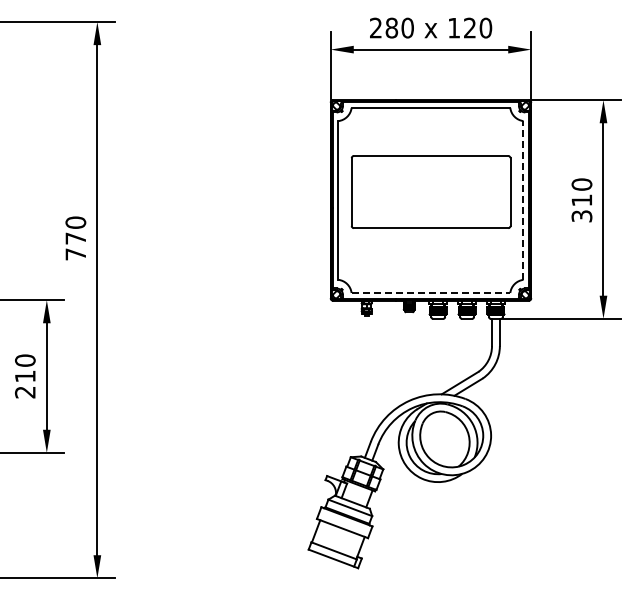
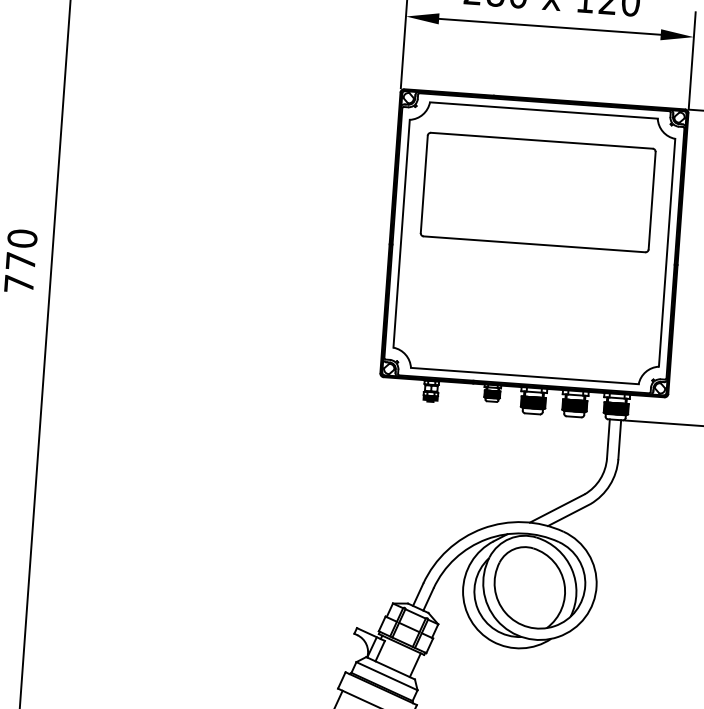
part: (430, 191) -> (537, 191), moved
line: (523, 199) -> (667, 251), dashed -> solid
line: (431, 292) -> (525, 375), dashed -> solid

